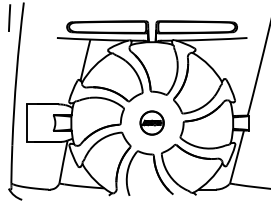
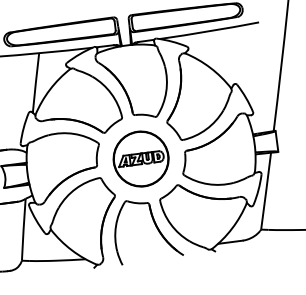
part: (151, 122) -> (139, 158), size x1.67

